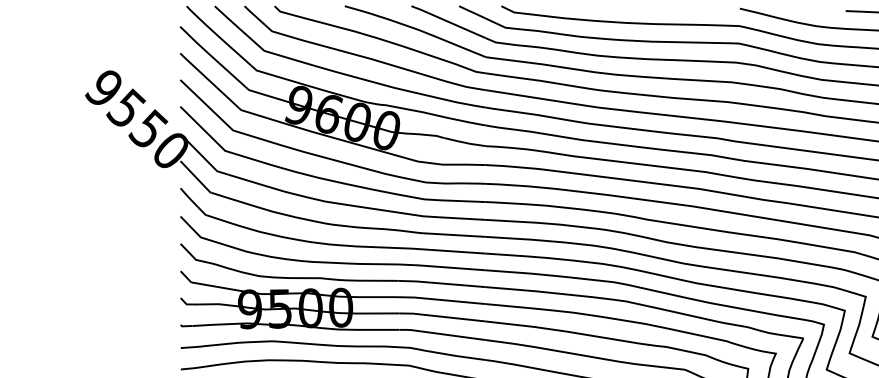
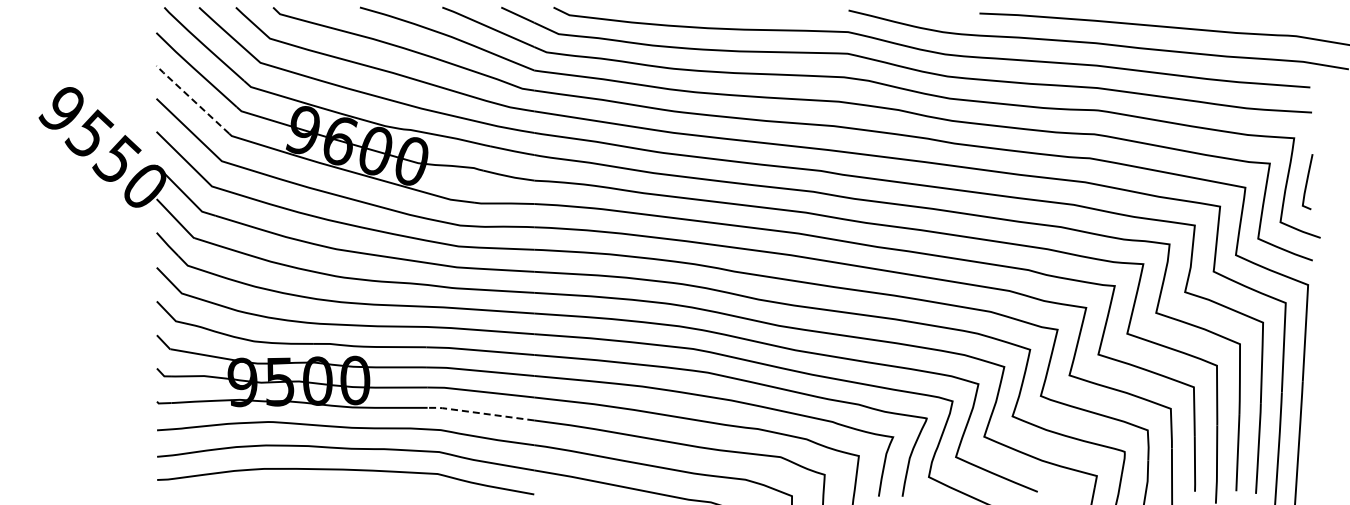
line: (208, 80) -> (191, 99), solid -> dashed
line: (440, 334) -> (478, 413), solid -> dashed

